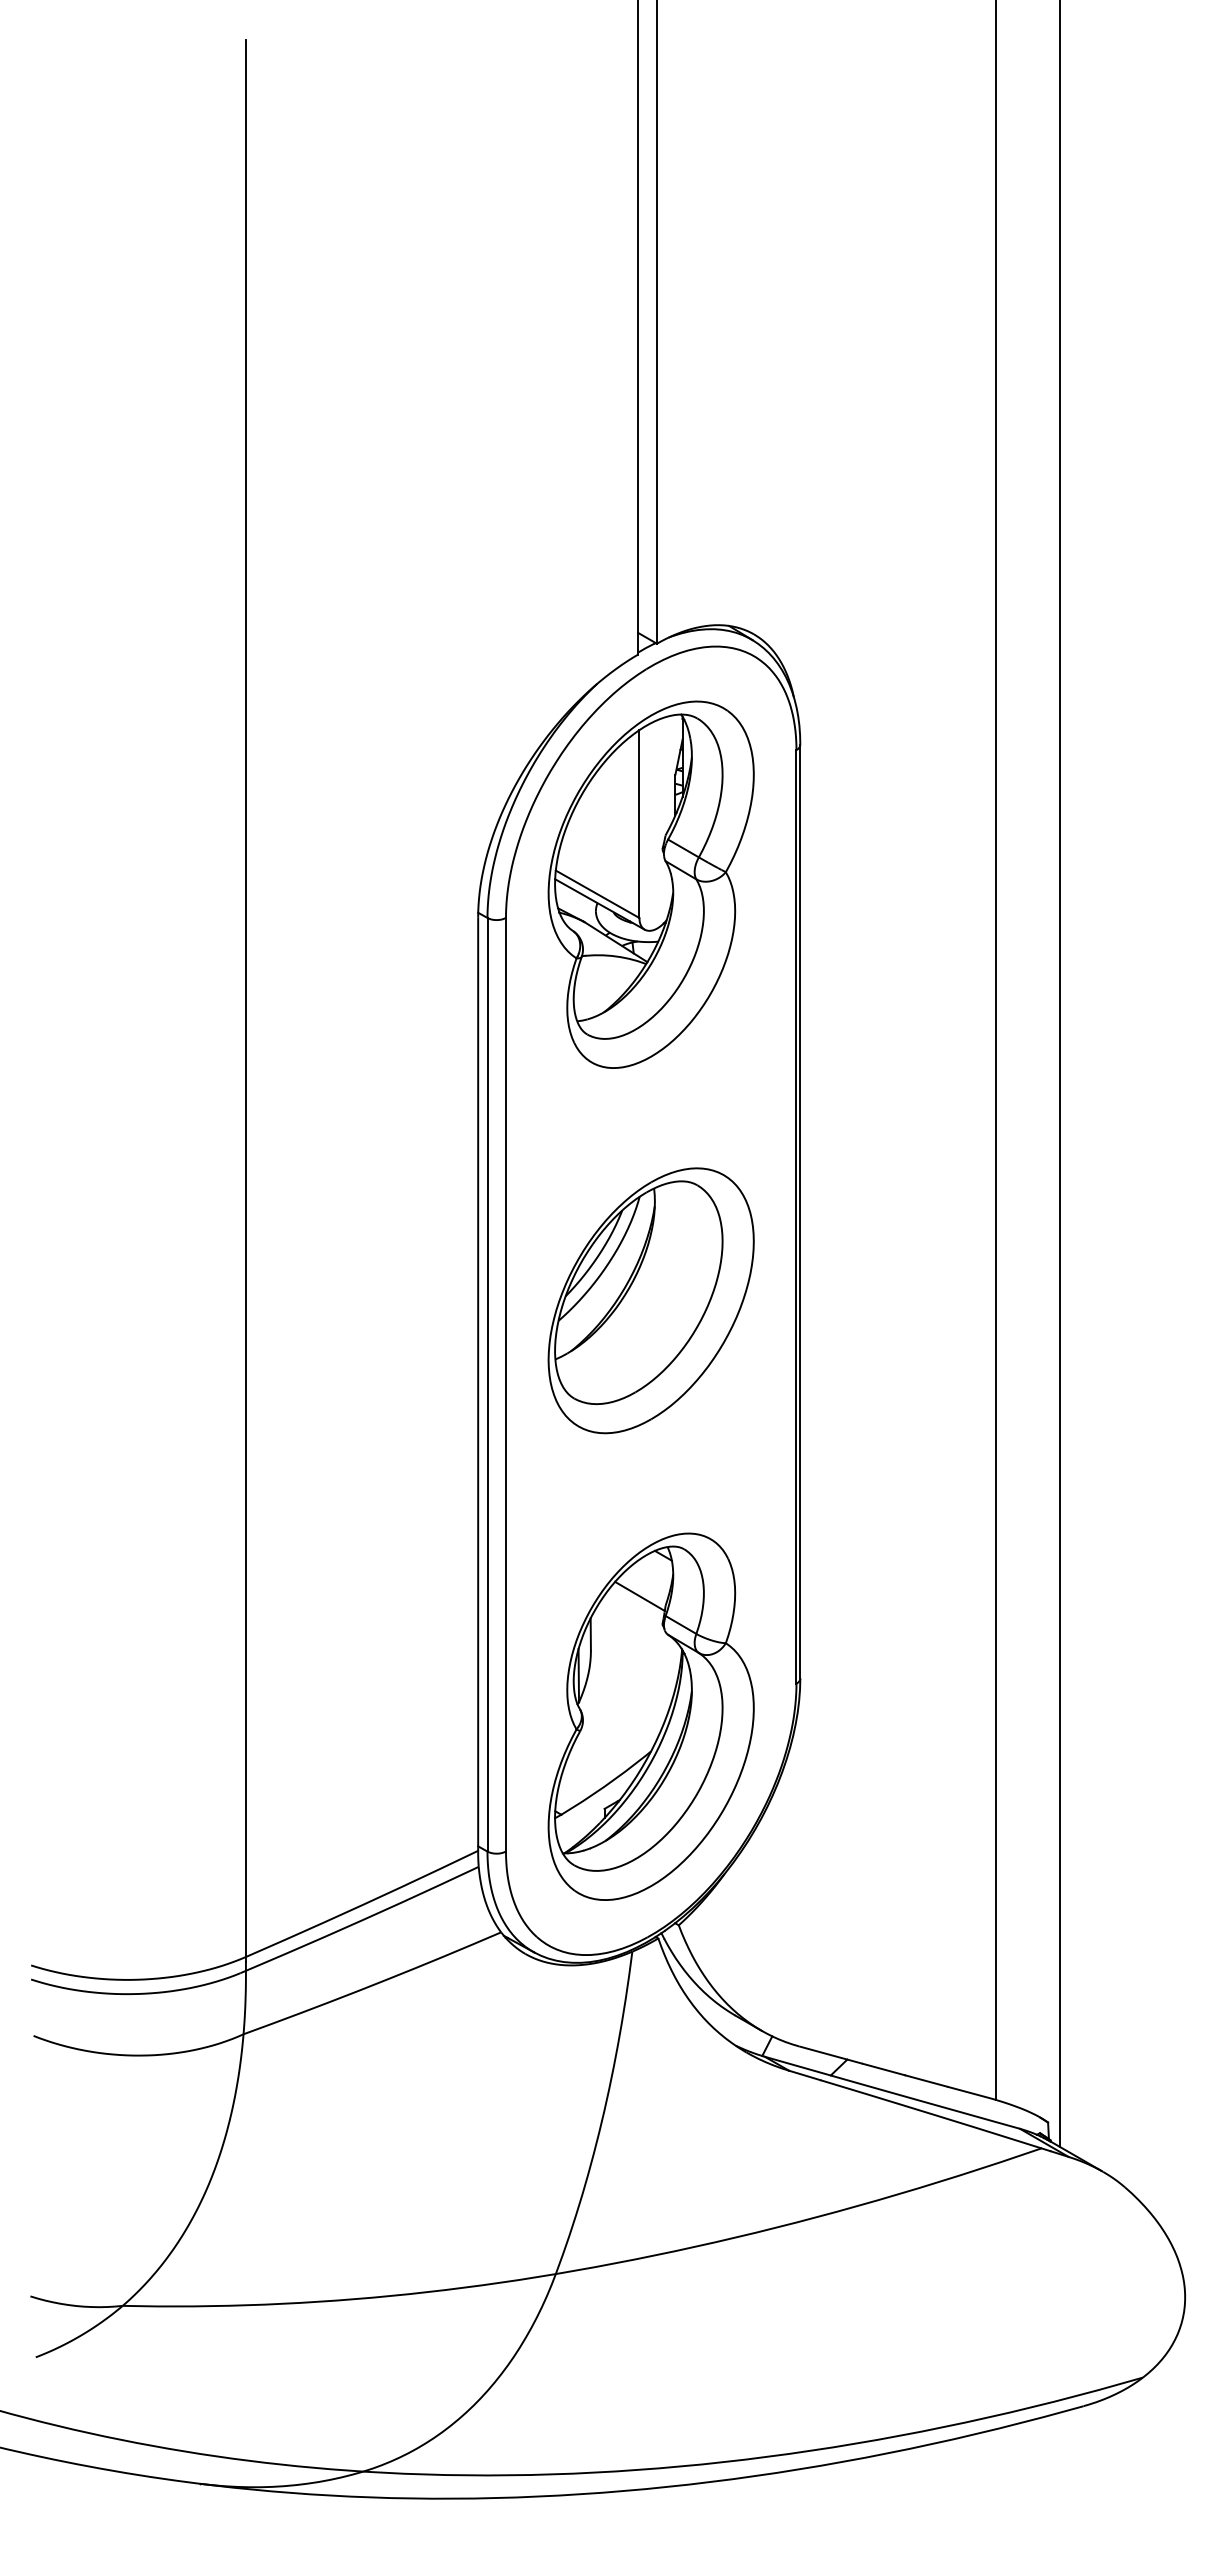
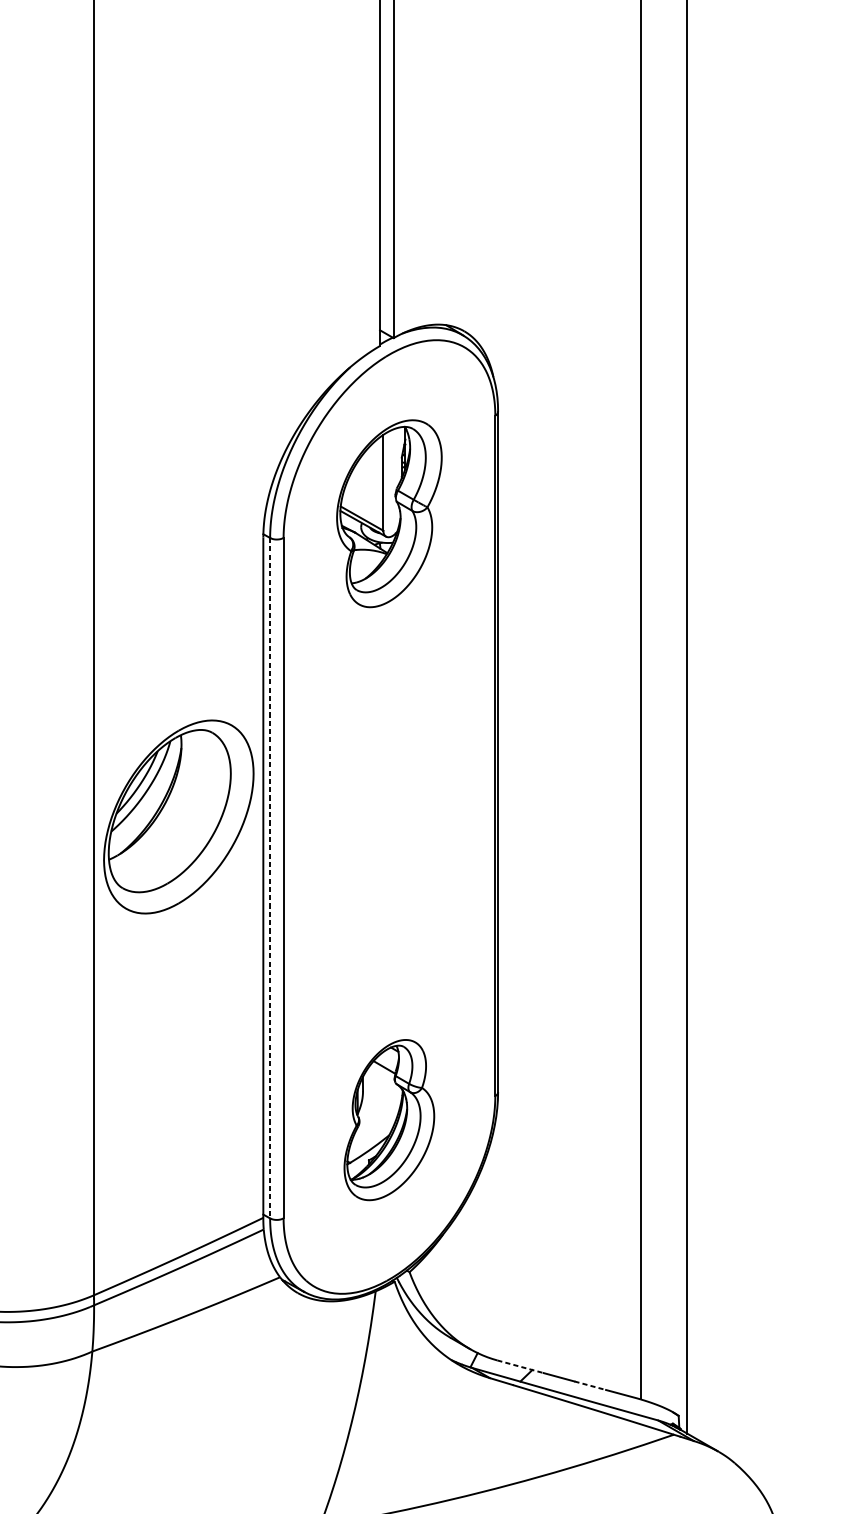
part: (650, 884) -> (388, 513), size x0.7
part: (650, 1300) -> (178, 816), moved
line: (487, 1384) -> (270, 878), solid -> dashed
part: (650, 1716) -> (388, 1119), size x0.6
line: (830, 2054) -> (520, 1366), solid -> dashed
line: (926, 2080) -> (590, 1385), solid -> dashed

